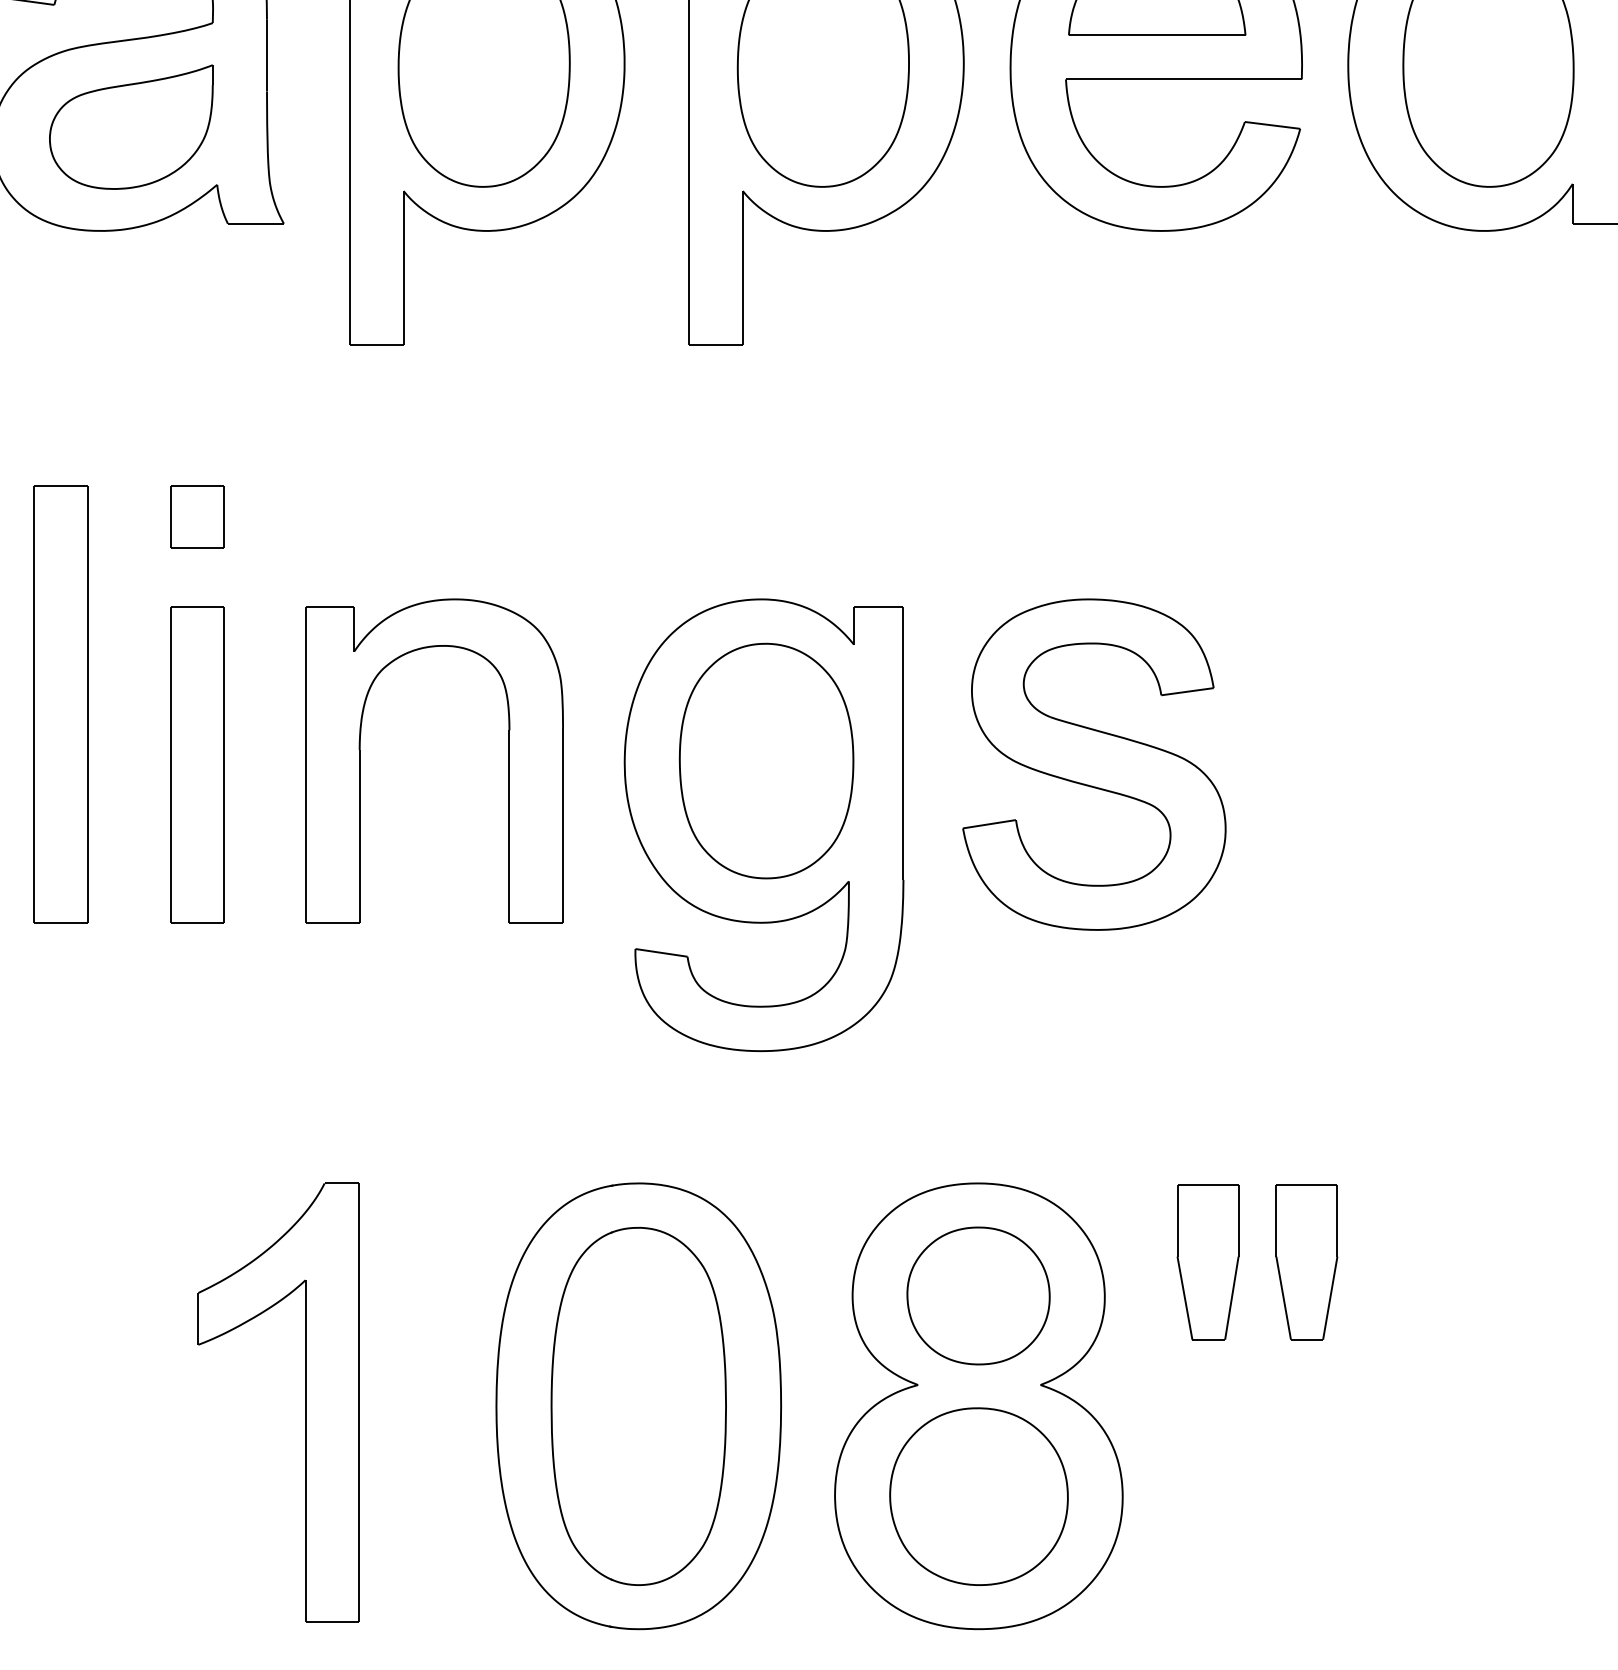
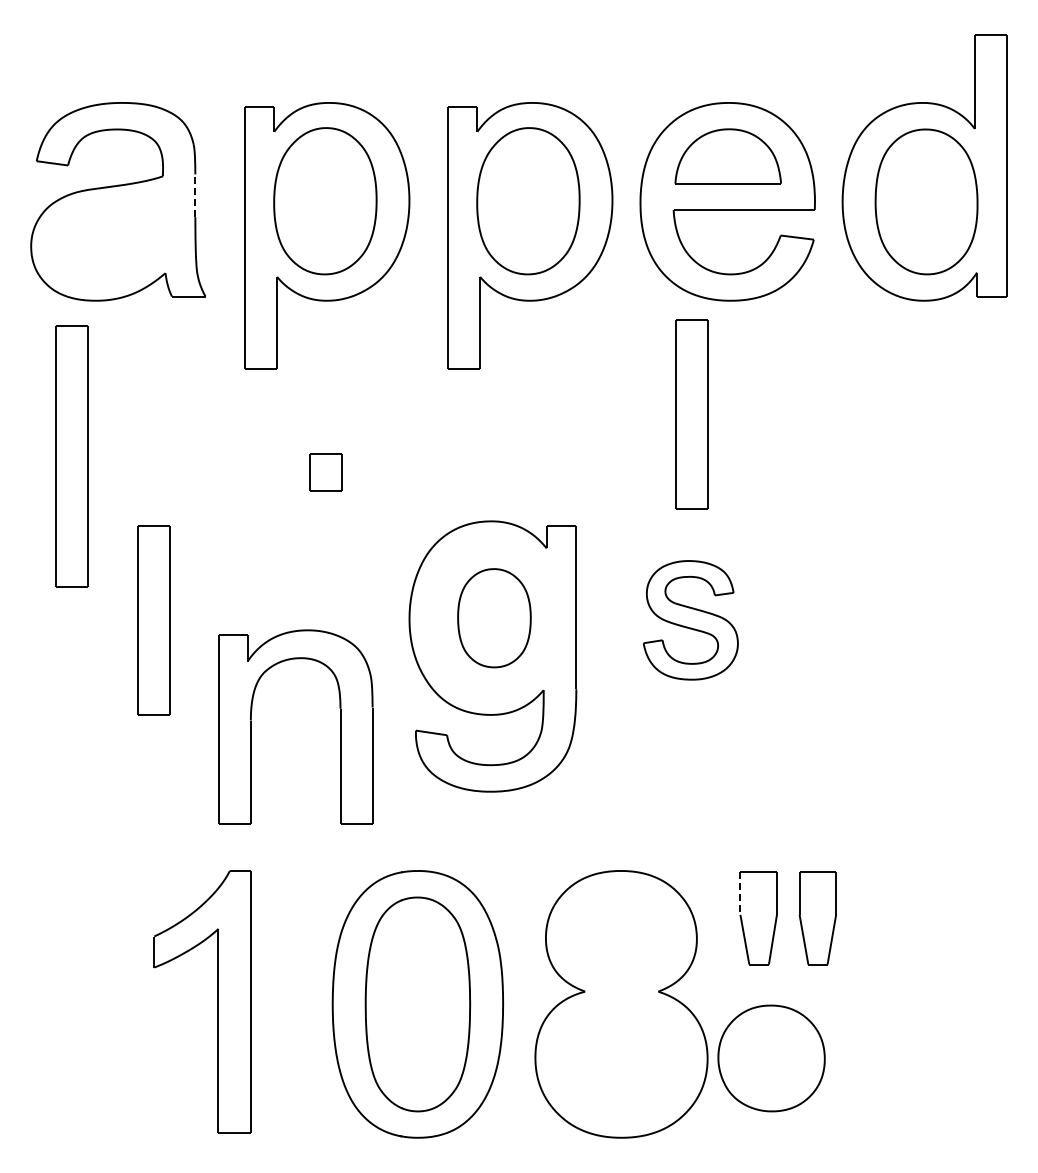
line: (267, 55) -> (195, 195), solid -> dashed
part: (130, 126) -> (113, 238), removed
part: (1095, 420) -> (691, 414), added
part: (197, 517) -> (325, 472), moved
part: (60, 704) -> (71, 456), moved
part: (360, 760) -> (251, 726), moved
part: (766, 761) -> (494, 618), size x0.7
part: (1094, 765) -> (690, 620), size x0.6
line: (1177, 1221) -> (740, 893), solid -> dashed
part: (977, 1296) -> (620, 938), removed
part: (978, 1496) -> (771, 1058), moved

